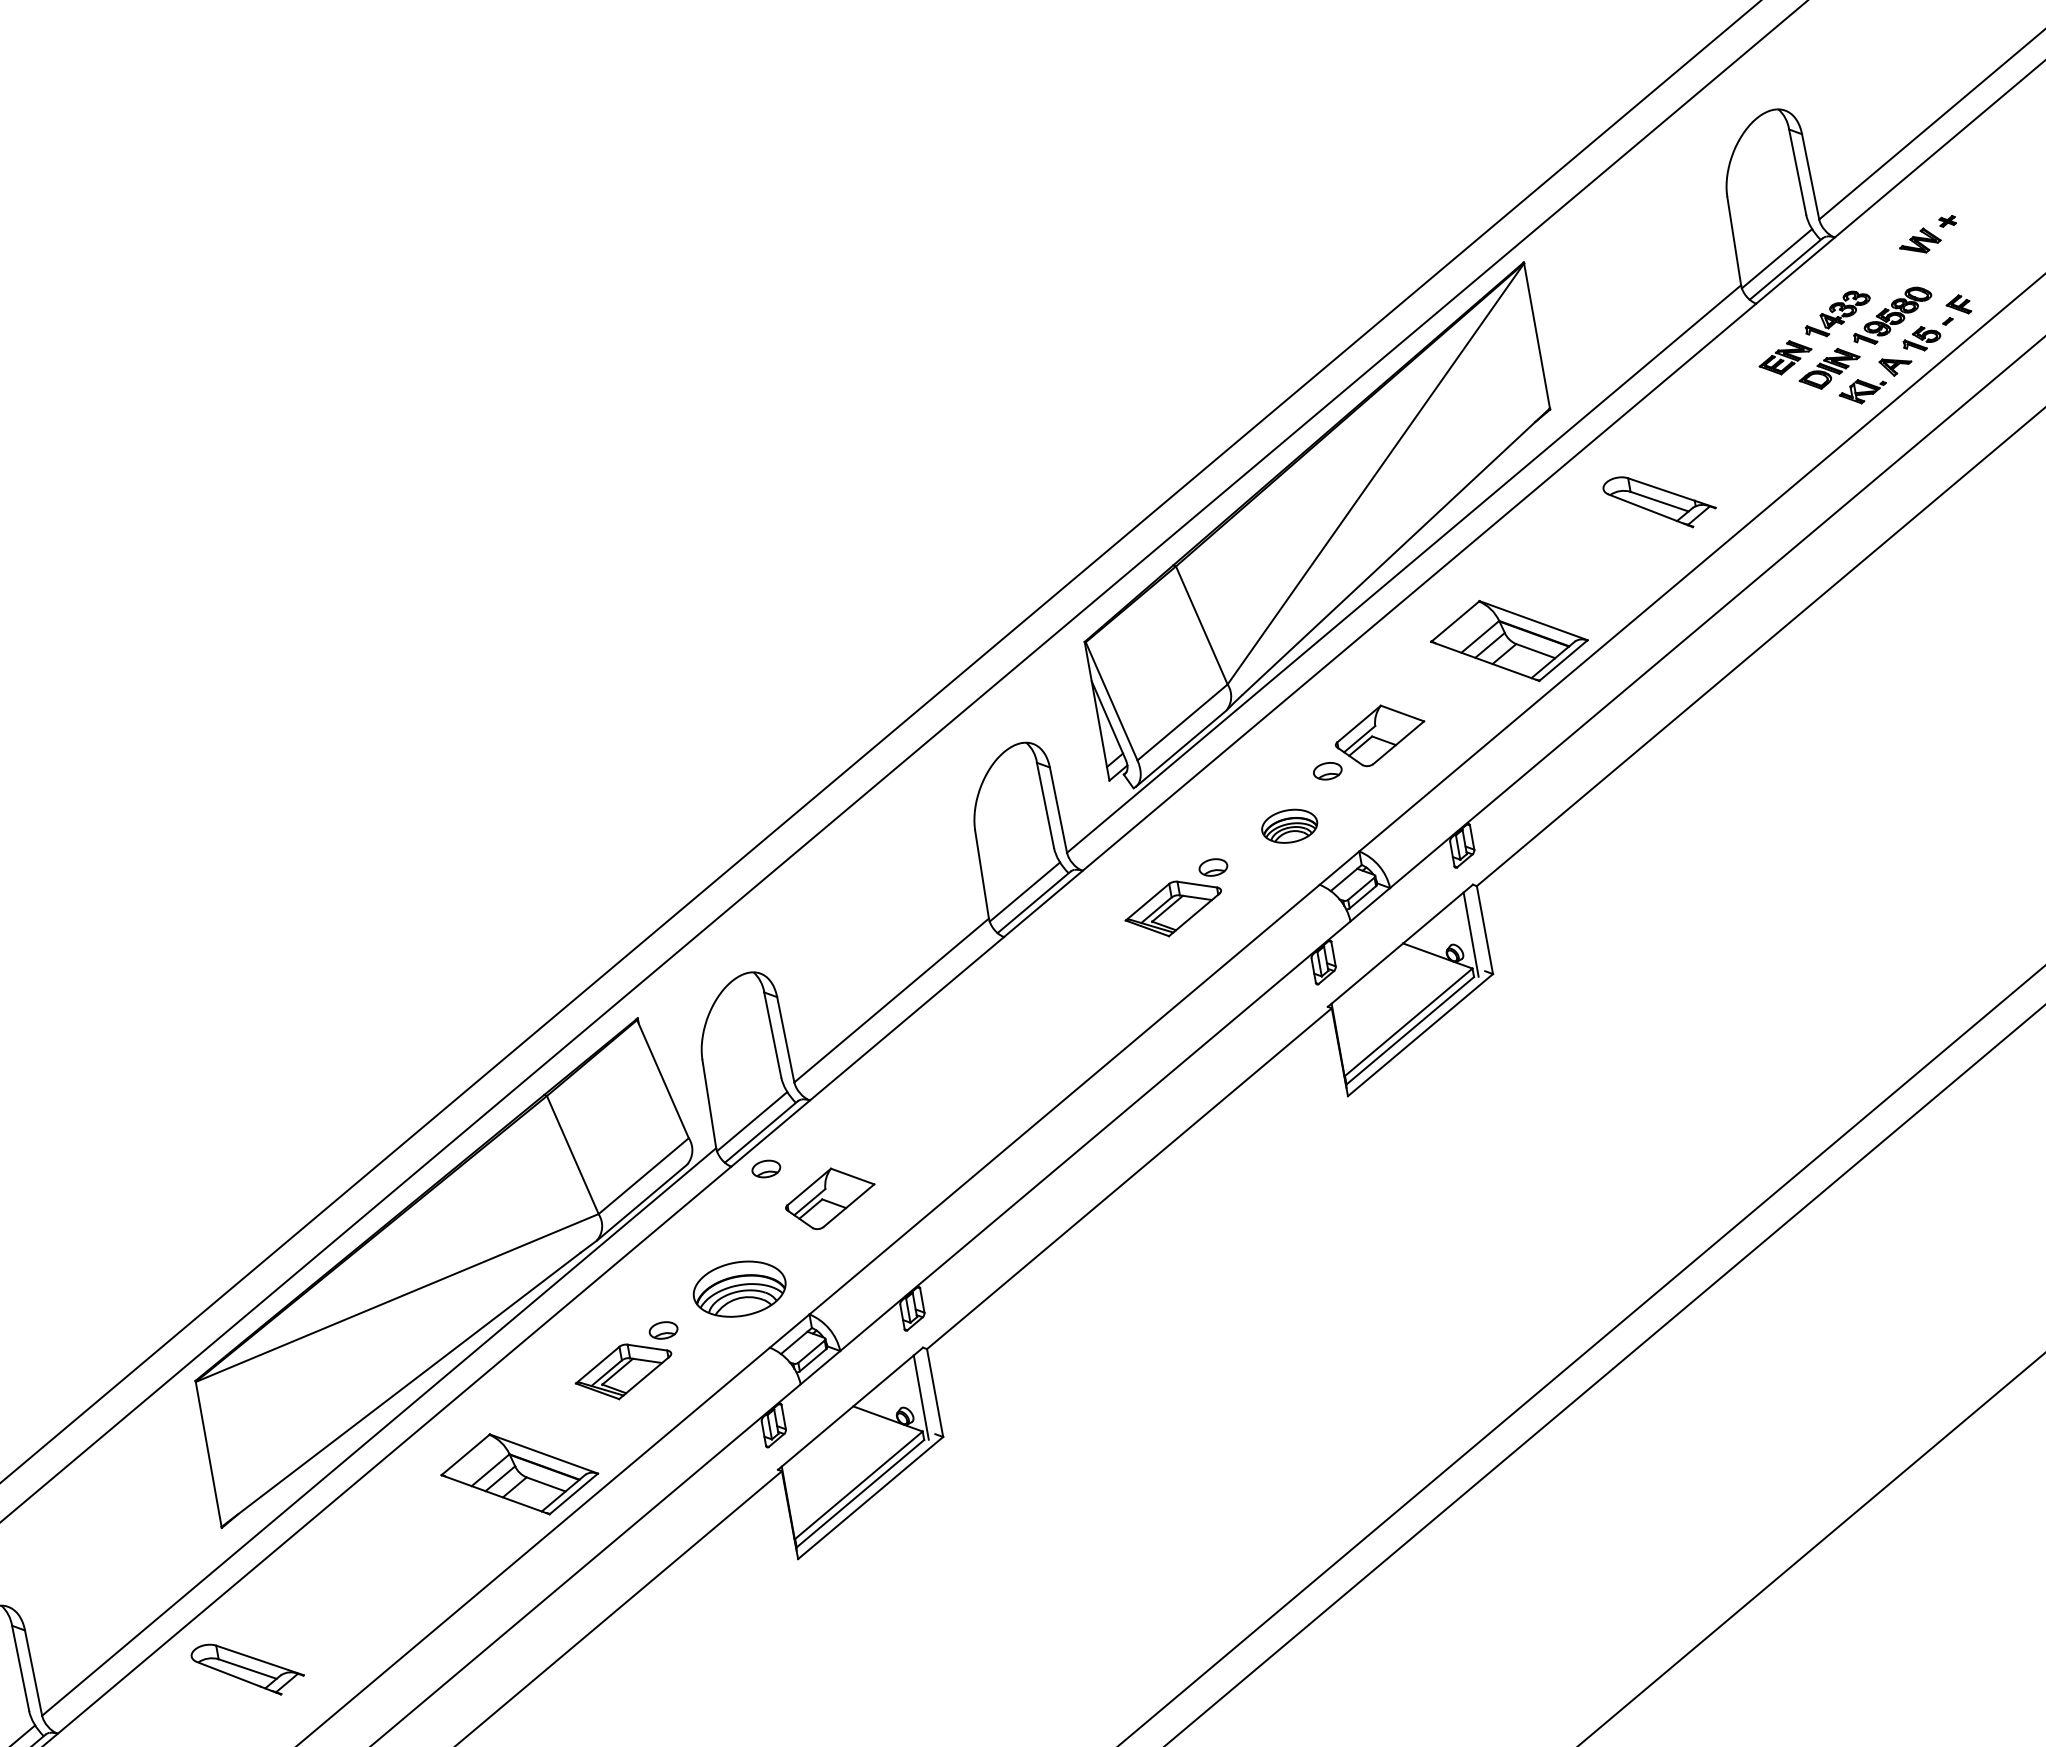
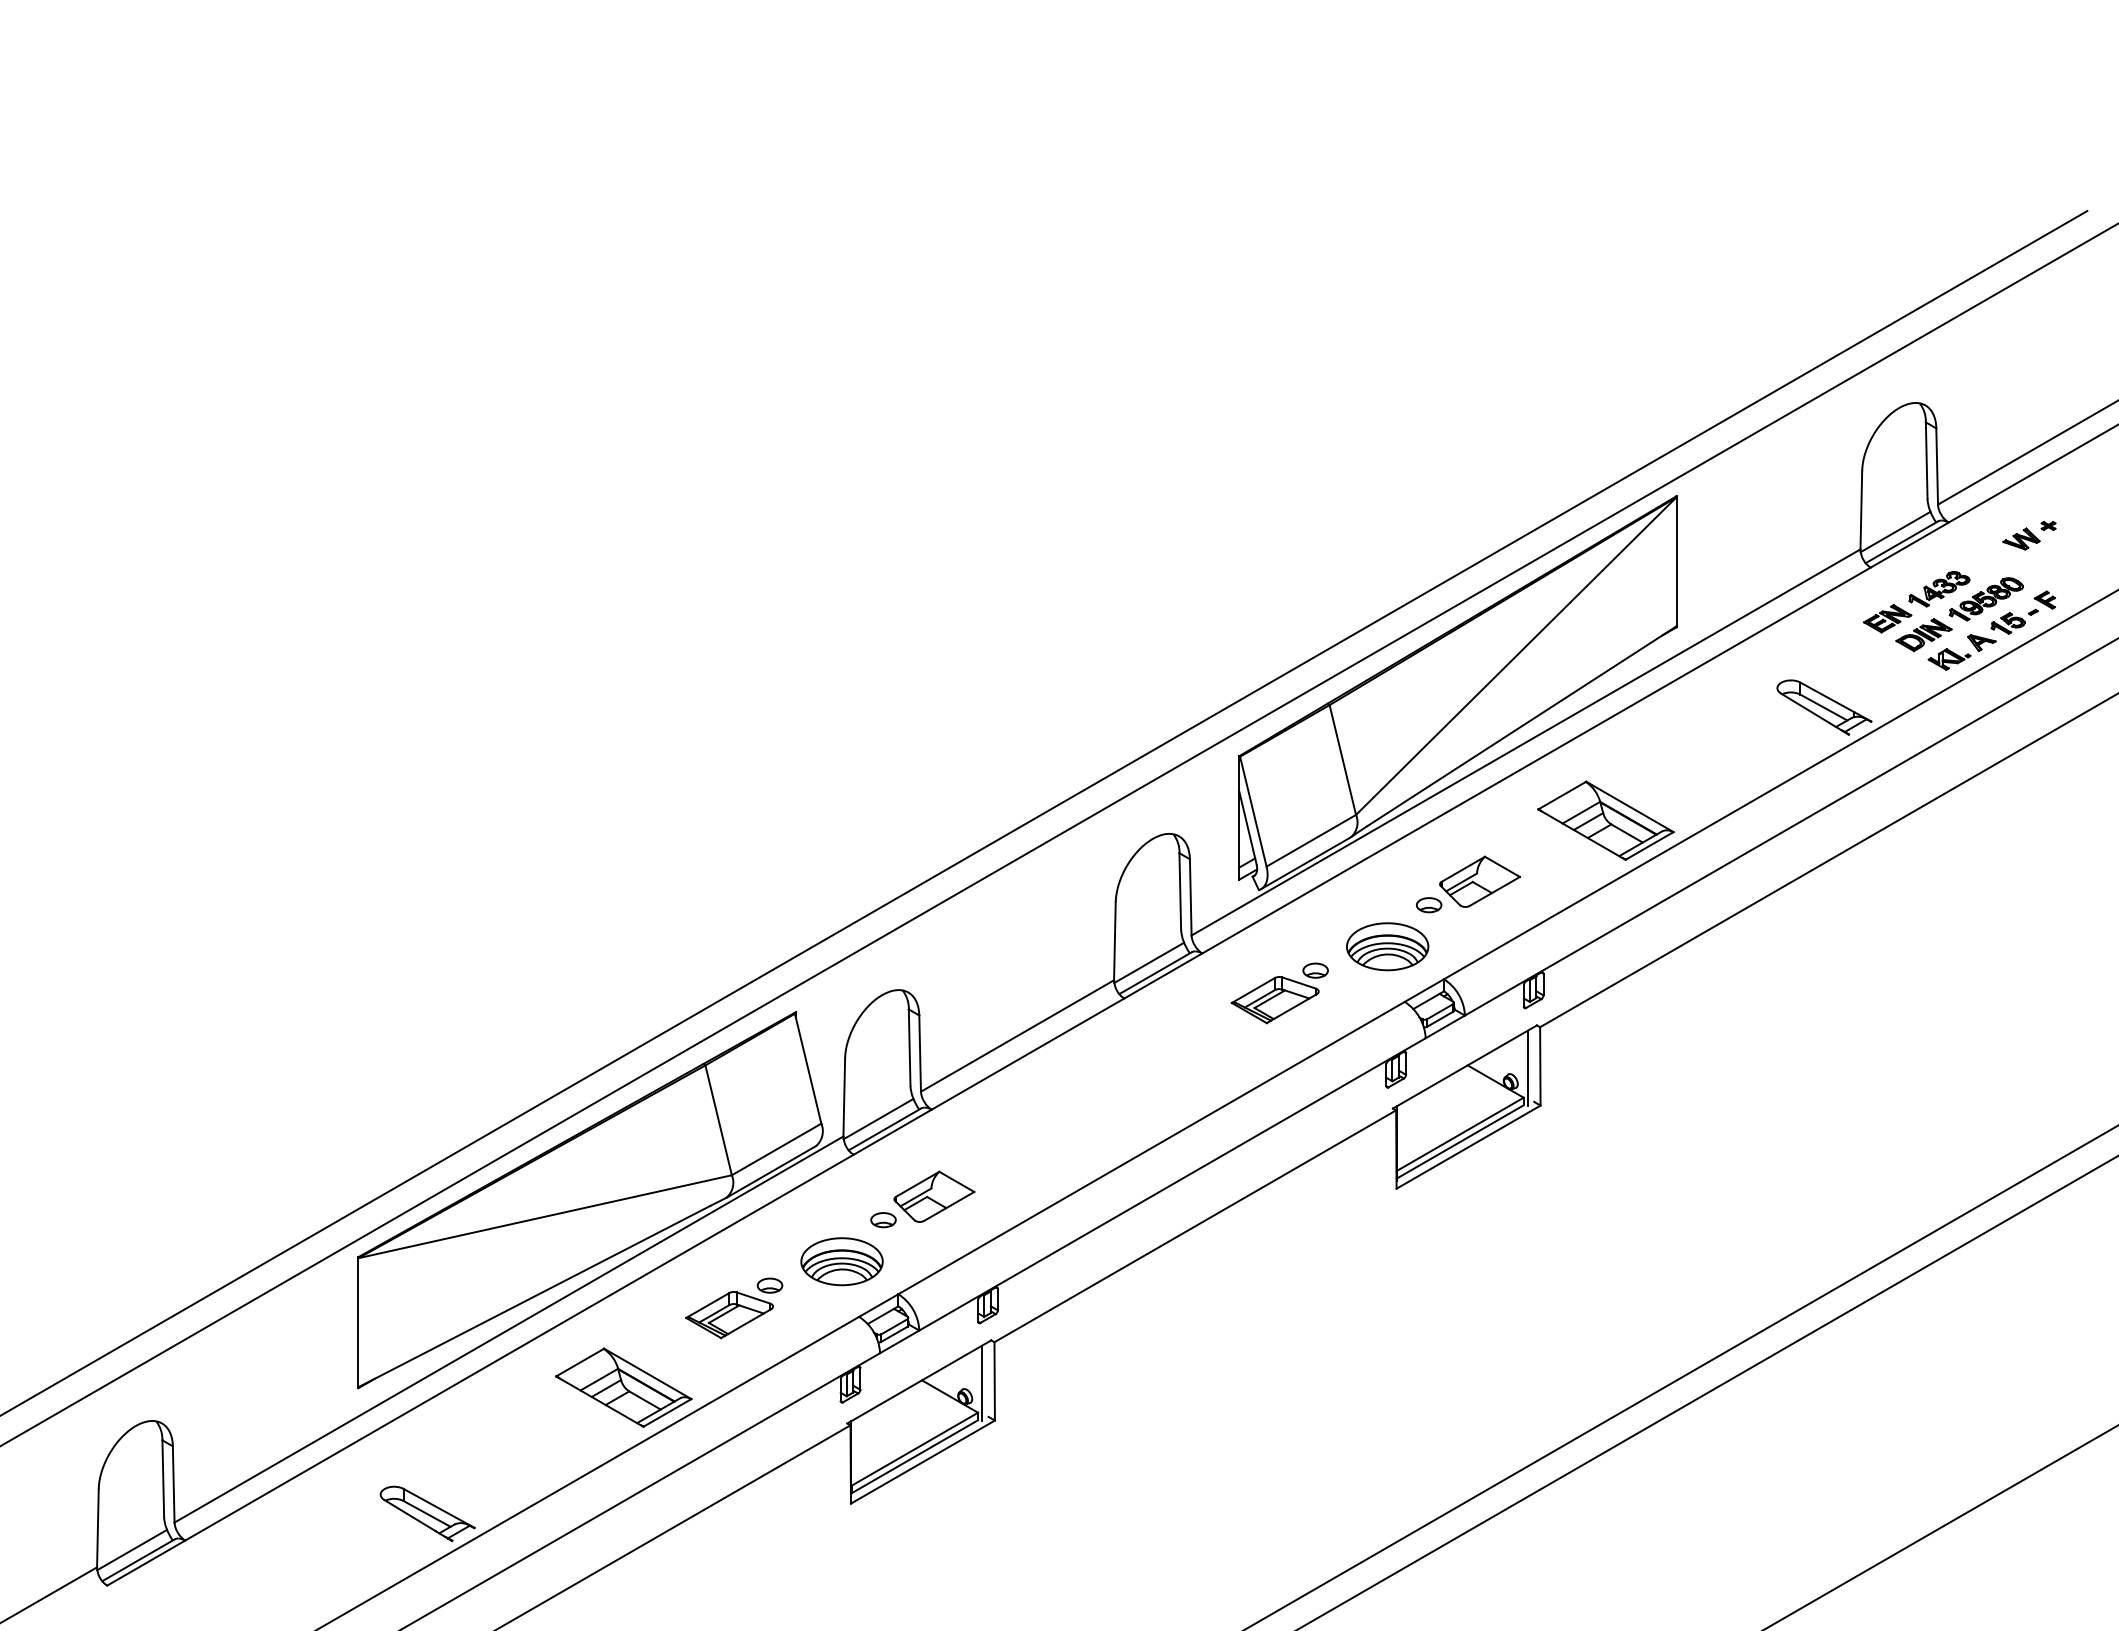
part: (1660, 501) -> (1824, 707), moved
part: (1289, 825) -> (1387, 946), size x1.67
part: (766, 1169) -> (883, 1220), moved
part: (248, 1668) -> (427, 1513), moved

